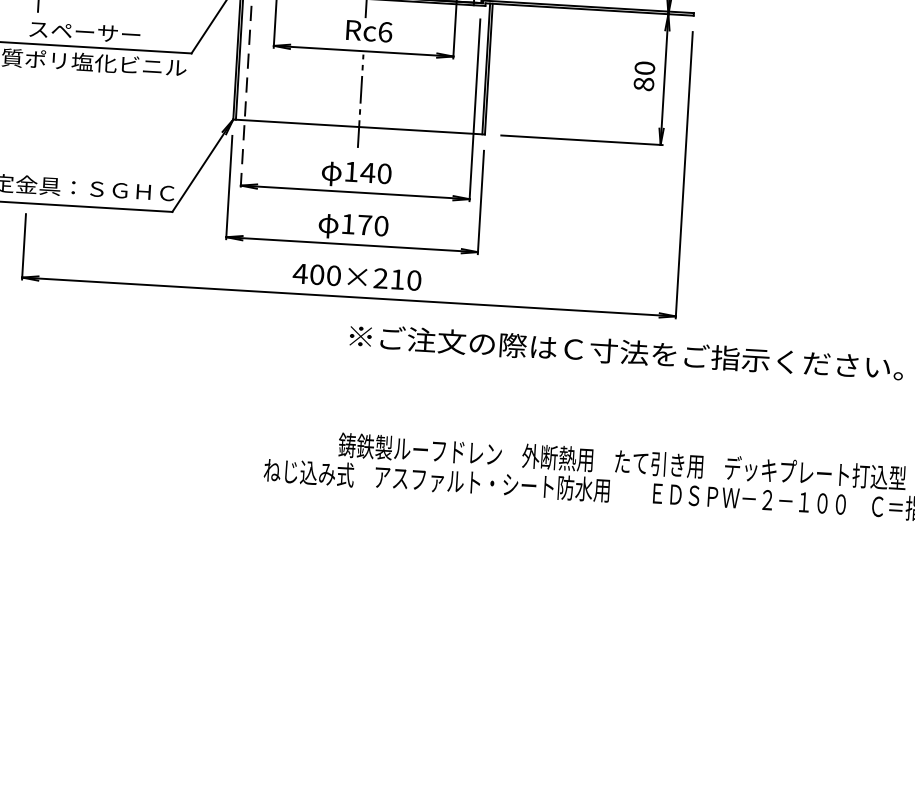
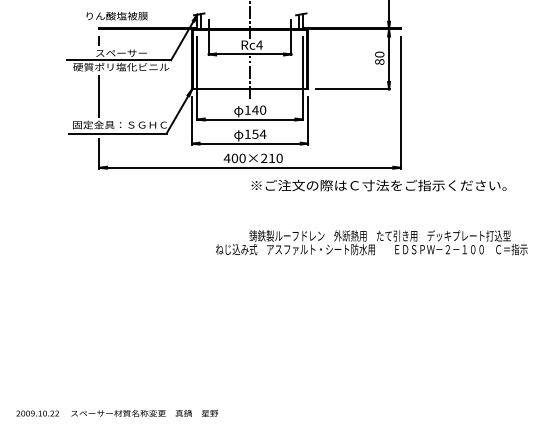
text: (385, 30) -> (259, 44), Rc6 -> Rc4
line: (246, 96) -> (197, 78), dashed -> solid
line: (31, 120) -> (99, 95), added
text: (373, 223) -> (259, 133), 170 -> 154

